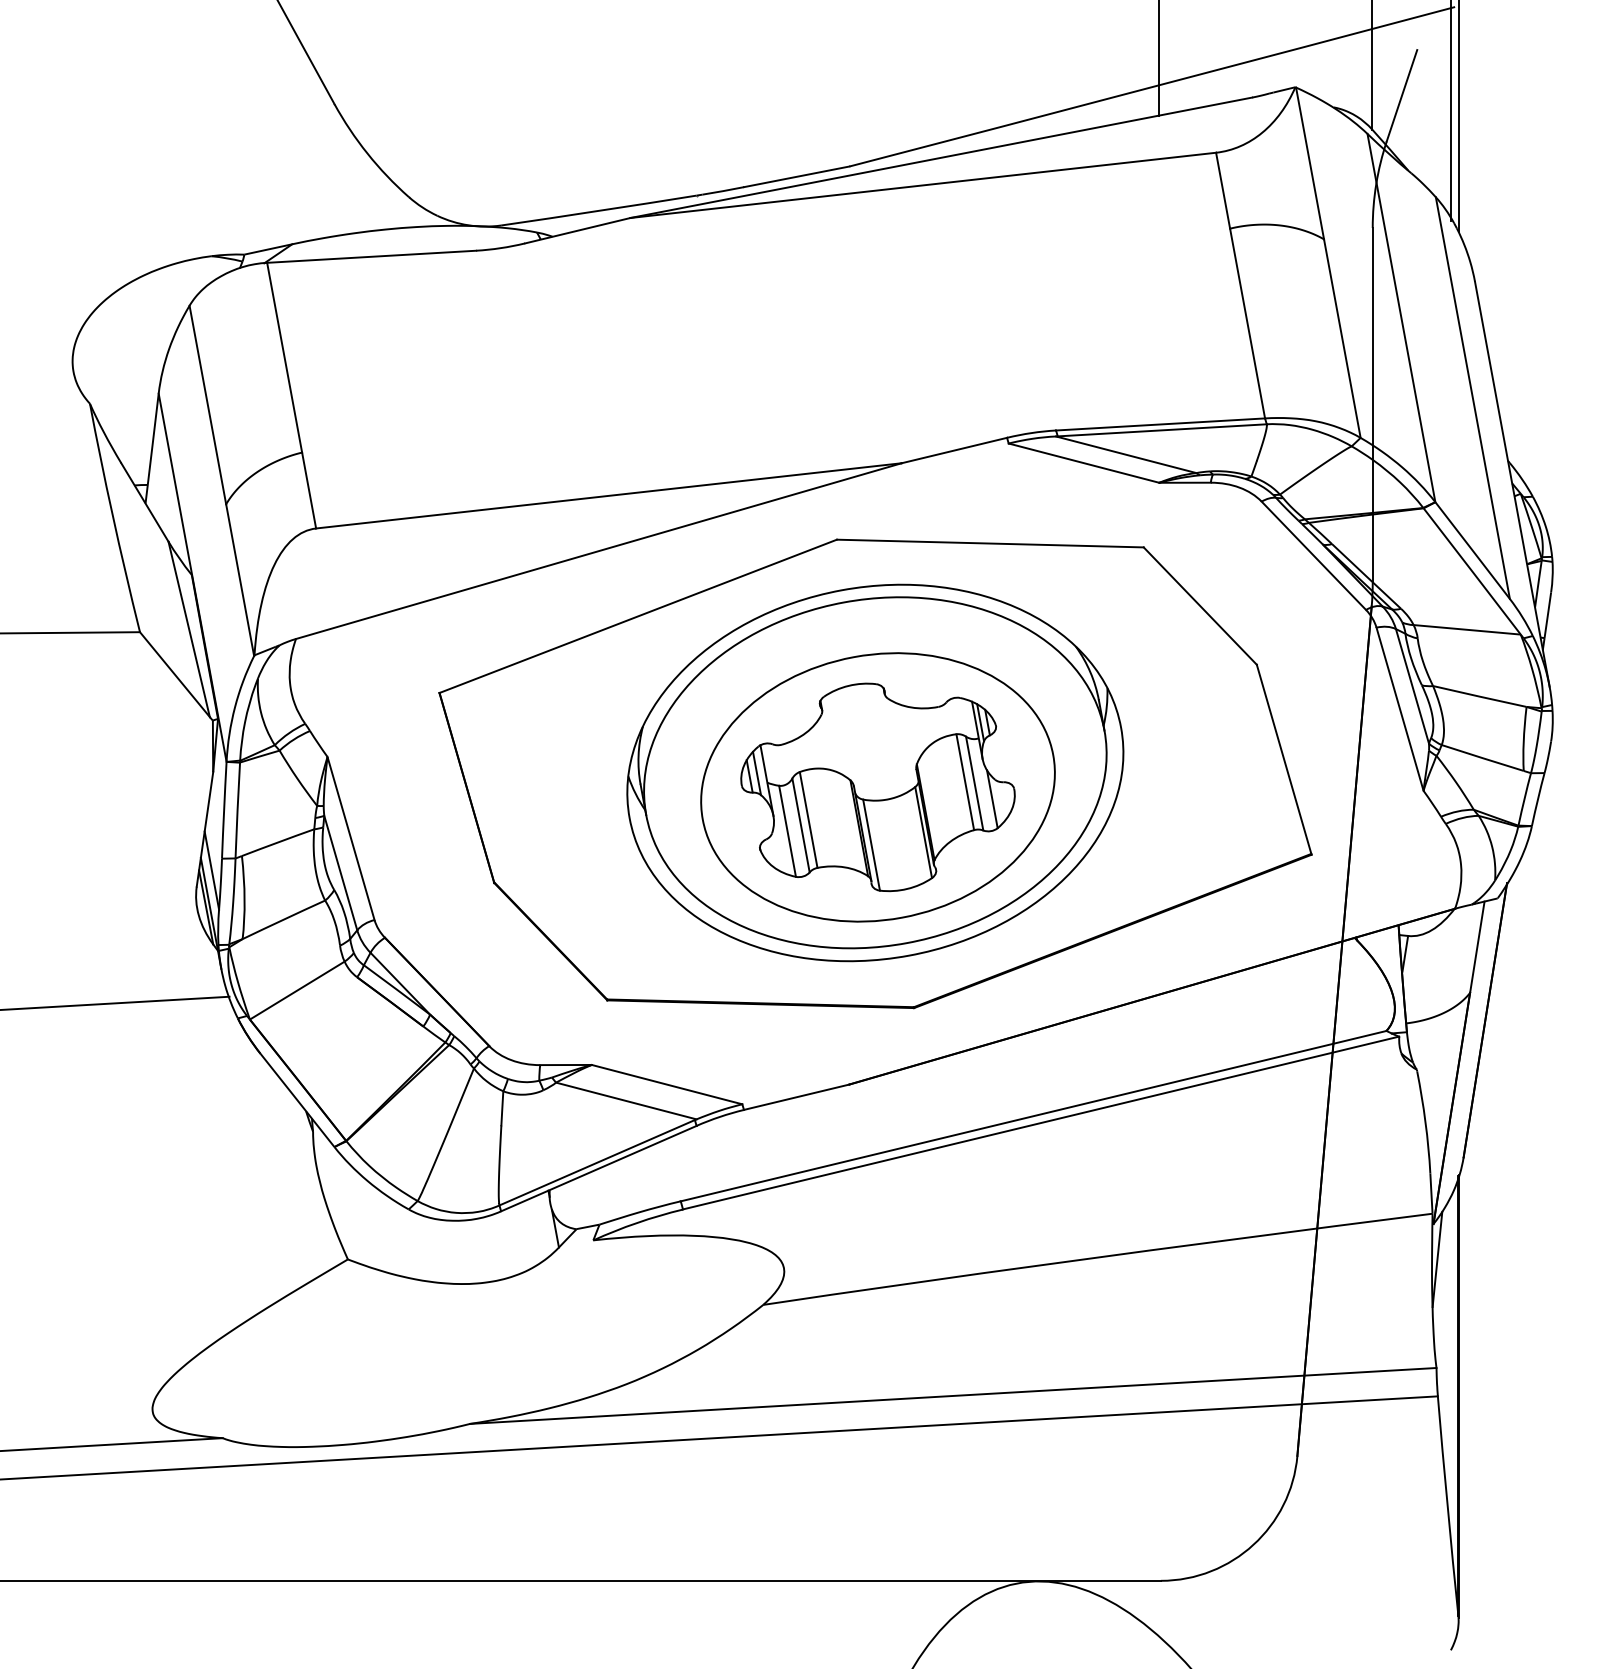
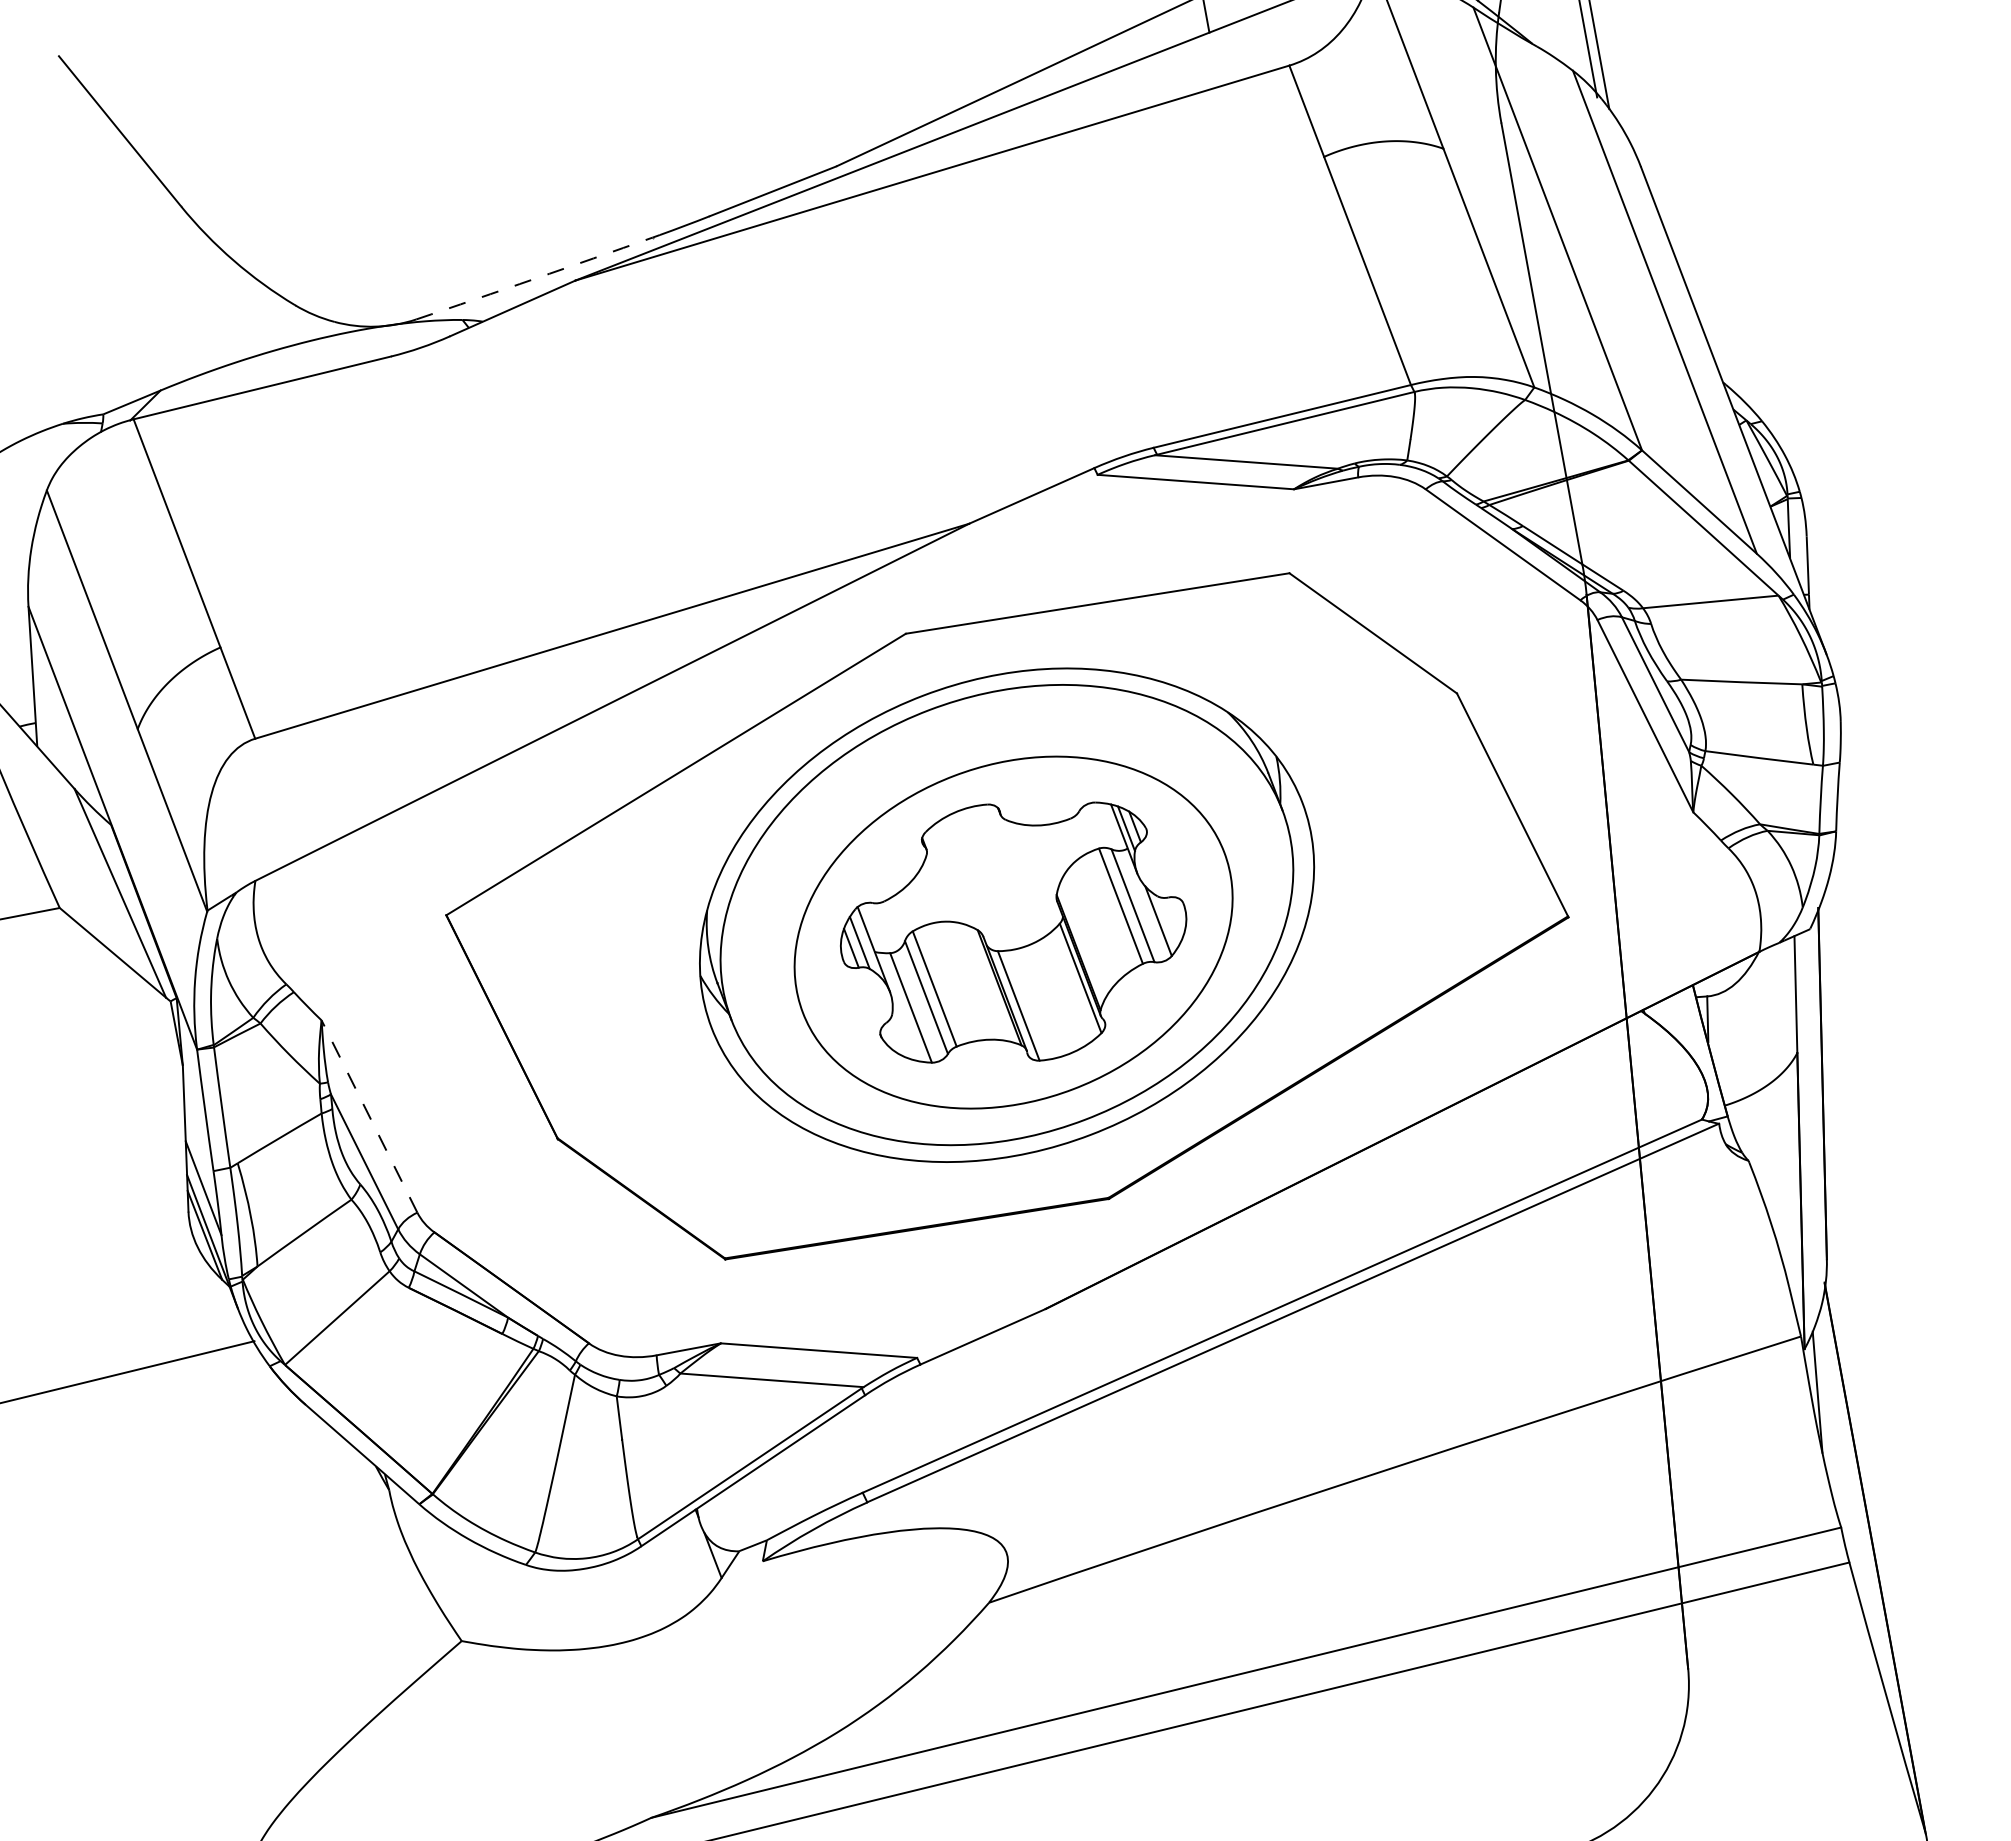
arc: (598, 210) -> (534, 278), solid -> dashed
line: (351, 838) -> (370, 1116), solid -> dashed

